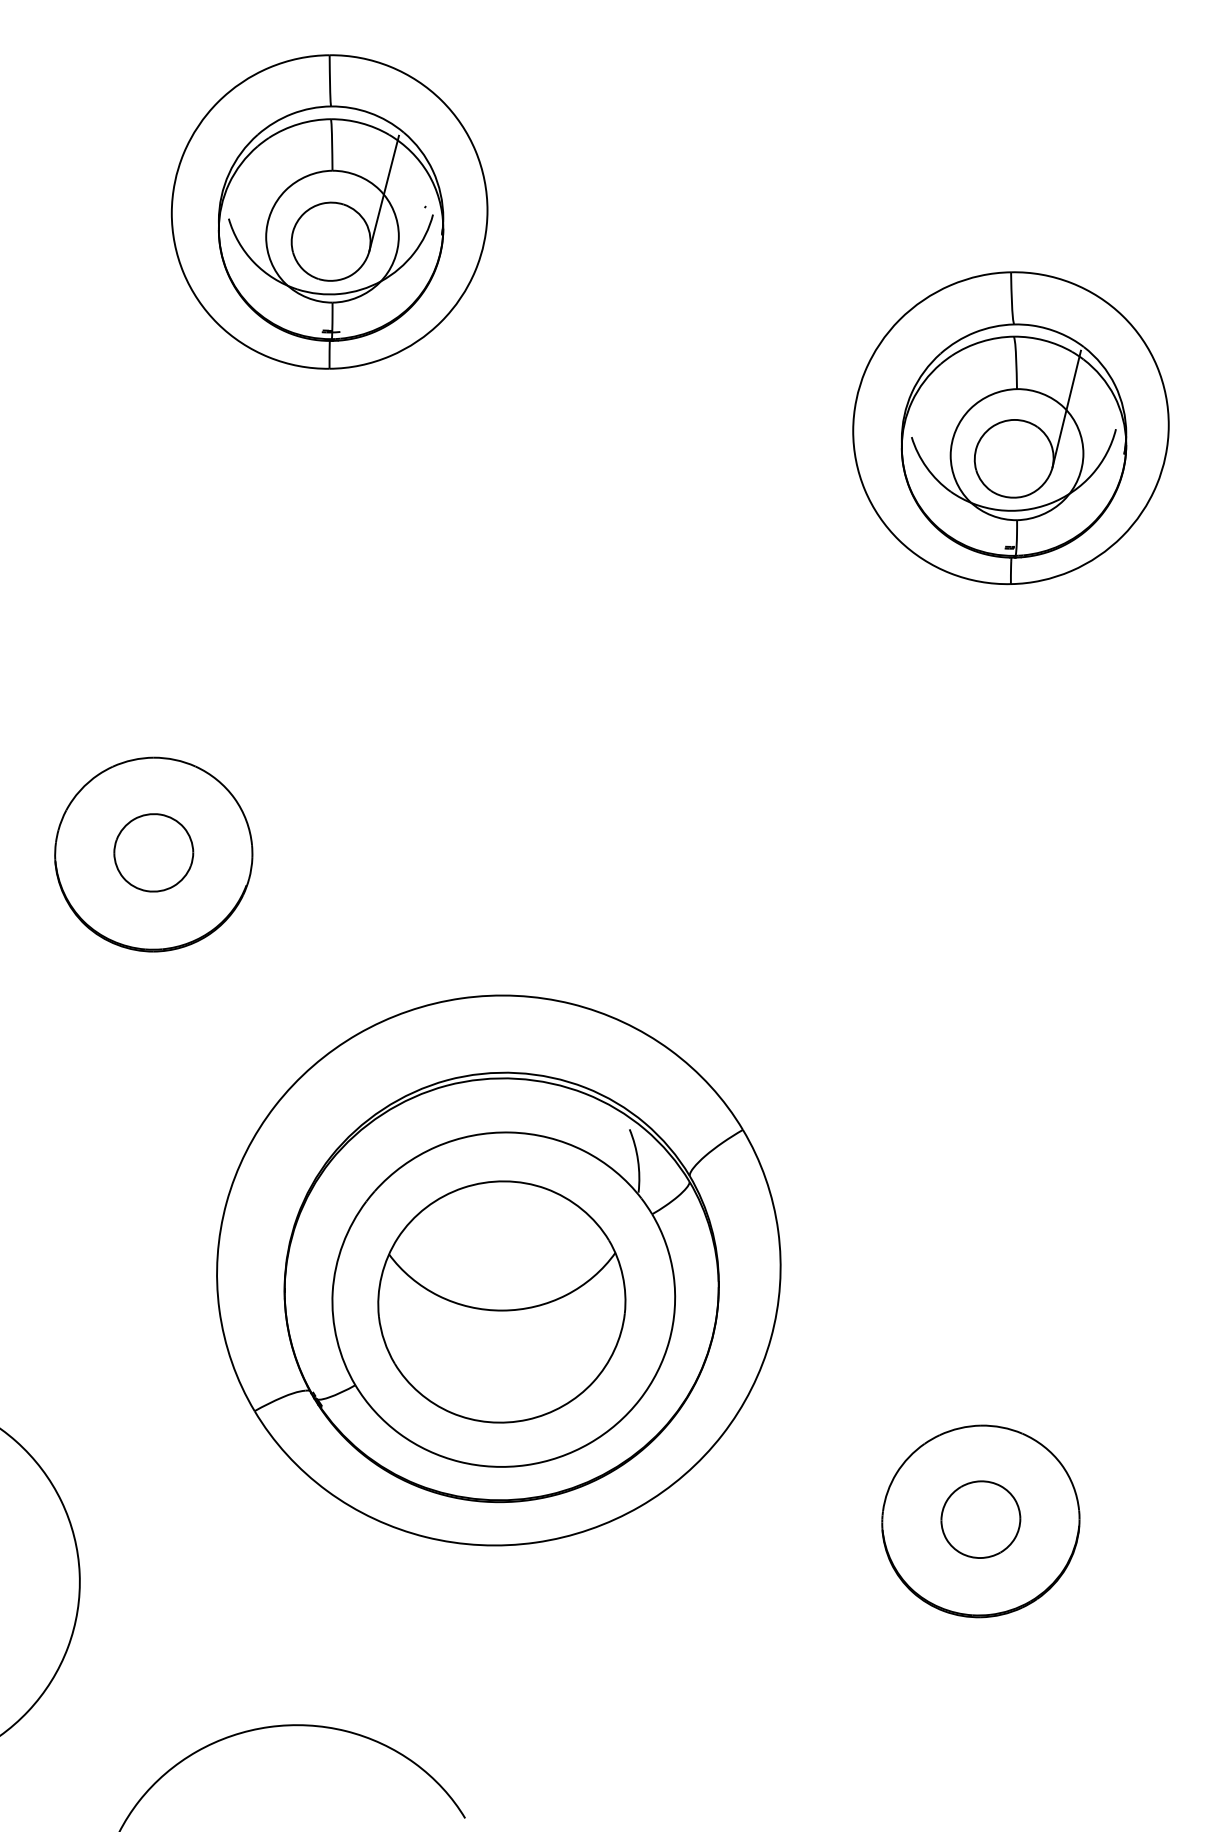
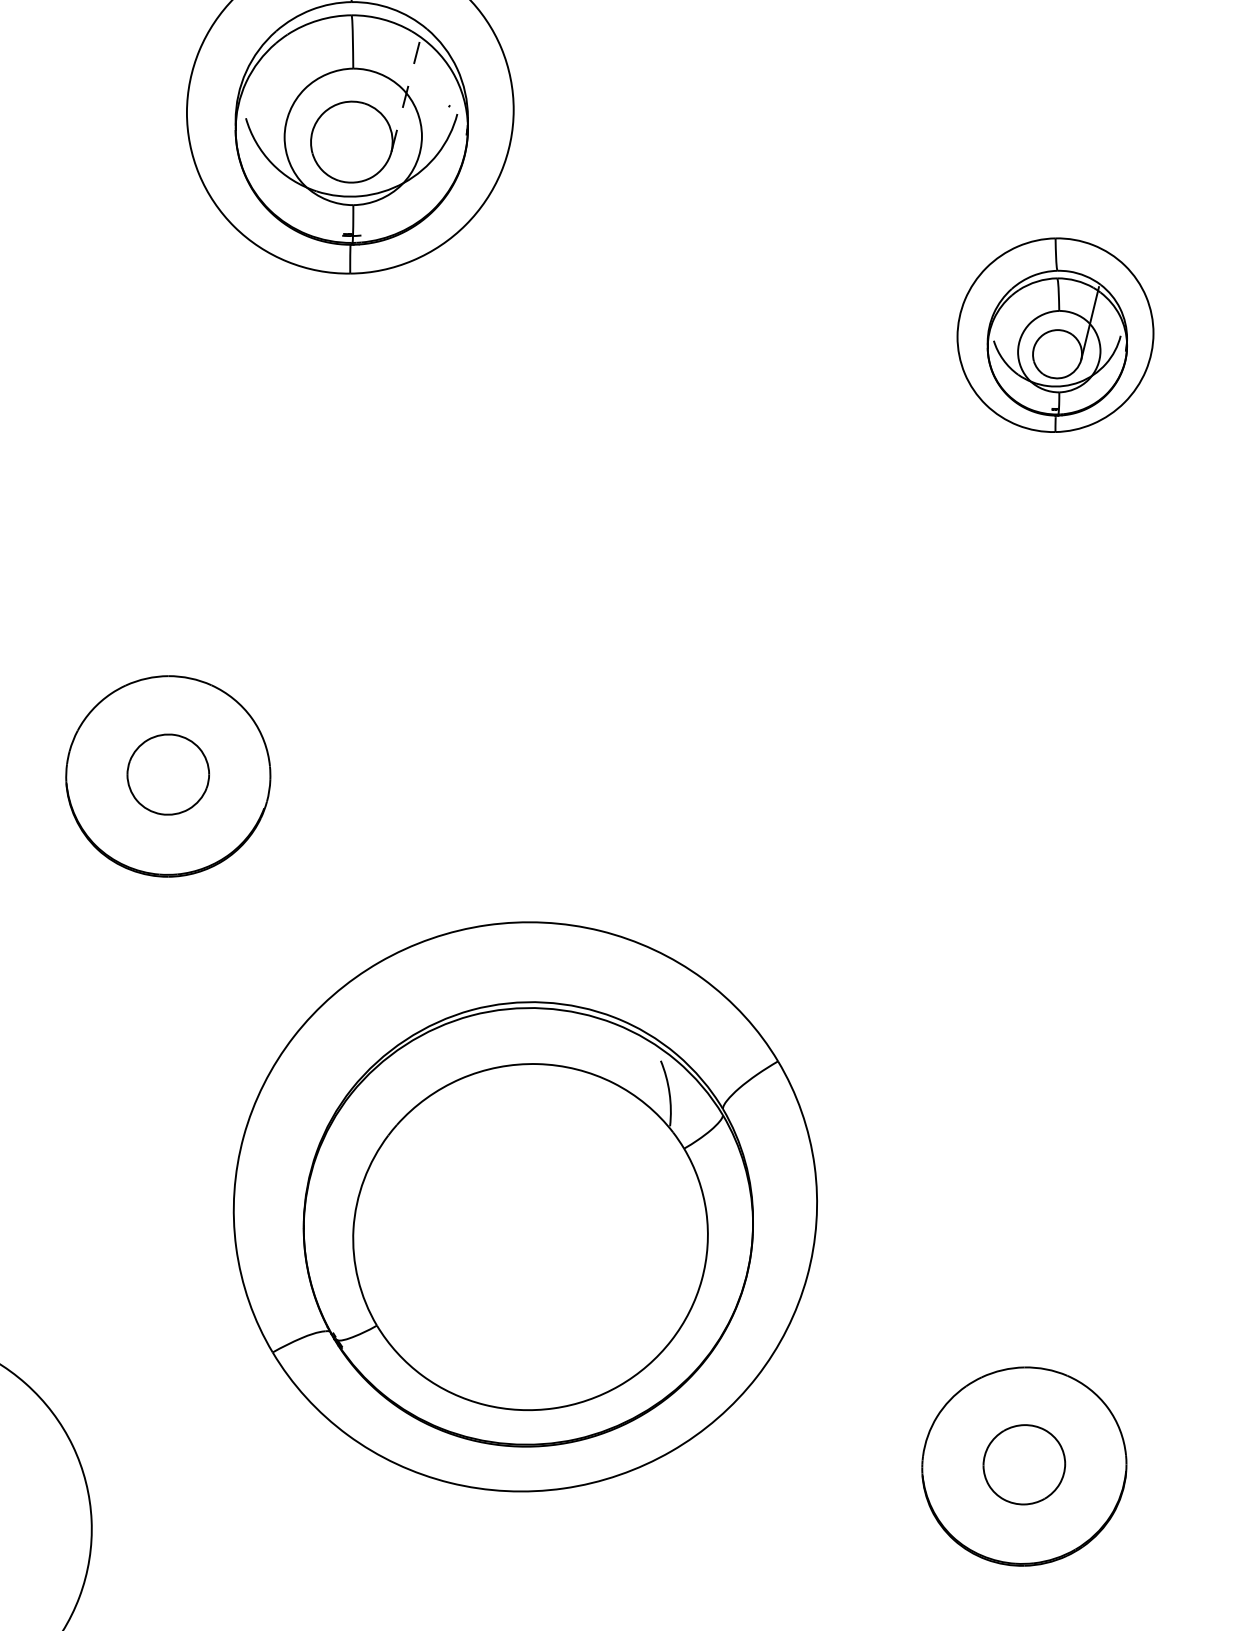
line: (384, 193) -> (407, 92), solid -> dashed
part: (1010, 428) -> (1055, 335), size x0.6
part: (501, 1301) -> (528, 1238), removed

